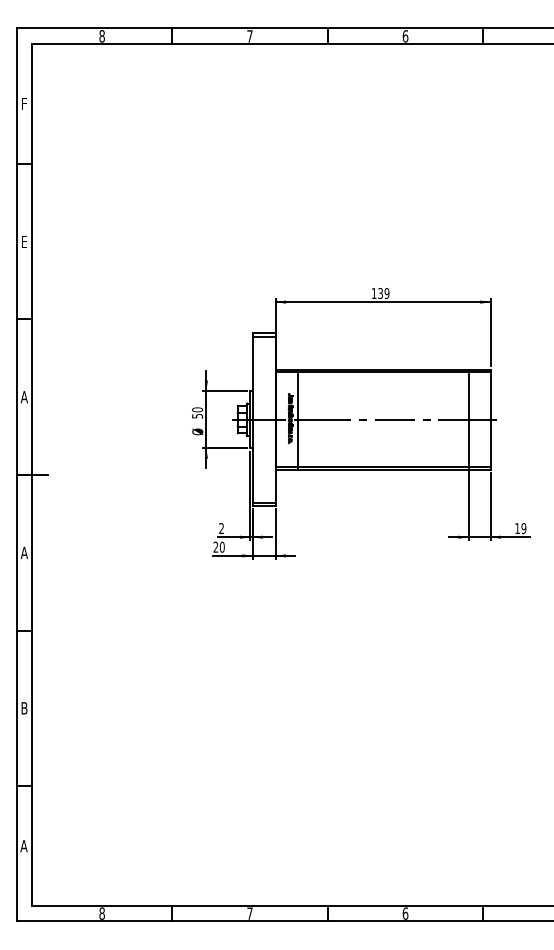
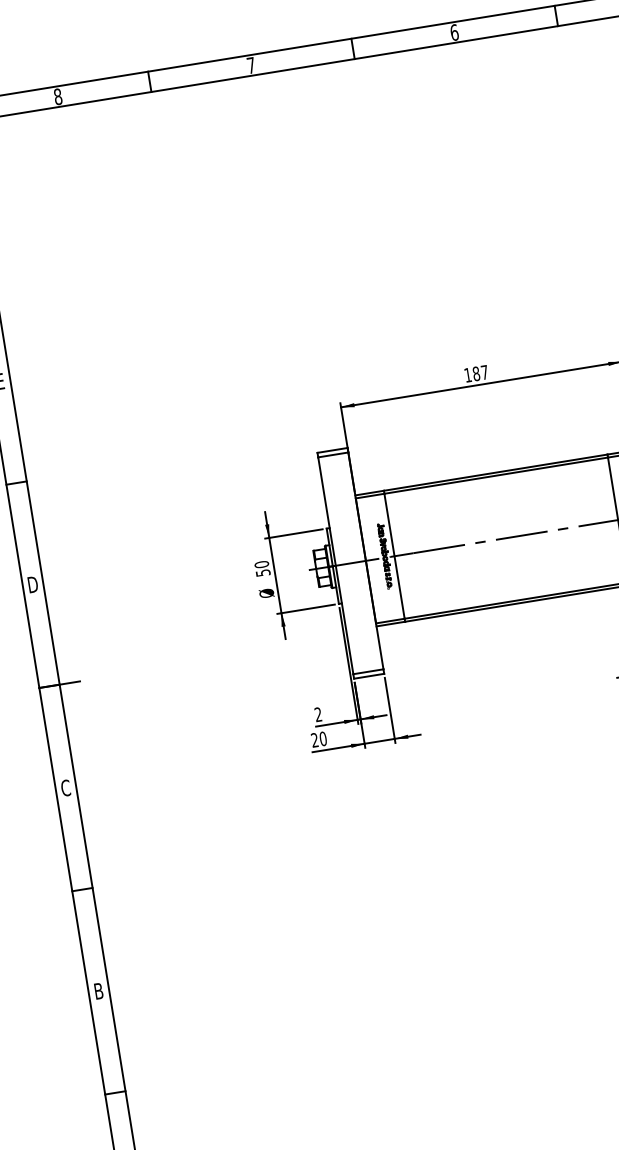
text: (383, 293) -> (480, 373), 139 -> 187
text: (23, 397) -> (31, 585), A -> D
text: (23, 552) -> (64, 787), A -> C

